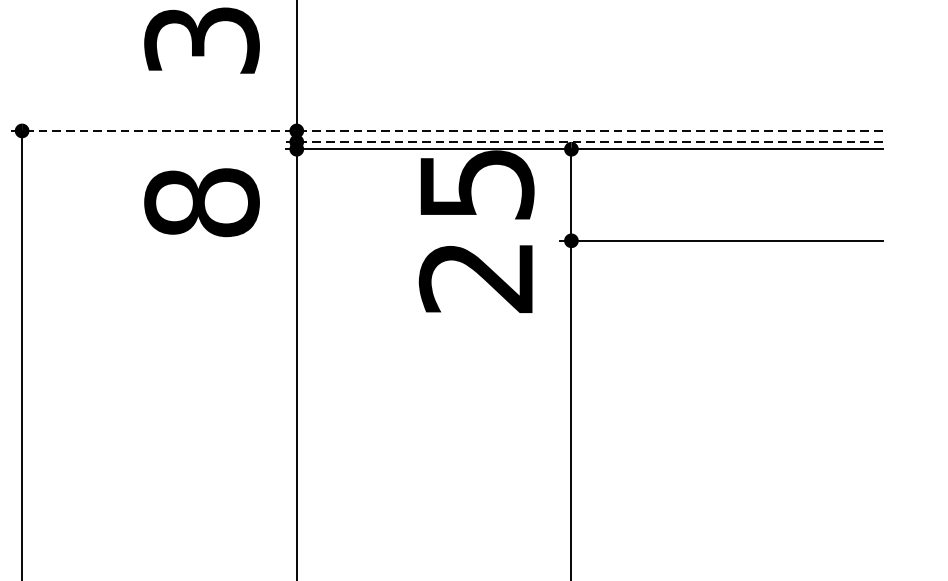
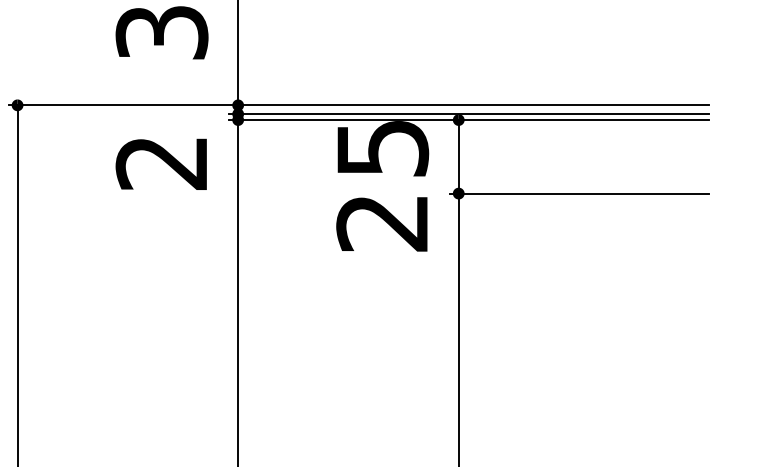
line: (446, 131) -> (358, 105), dashed -> solid
line: (584, 142) -> (469, 114), dashed -> solid
text: (201, 202) -> (161, 162), 8 -> 2

